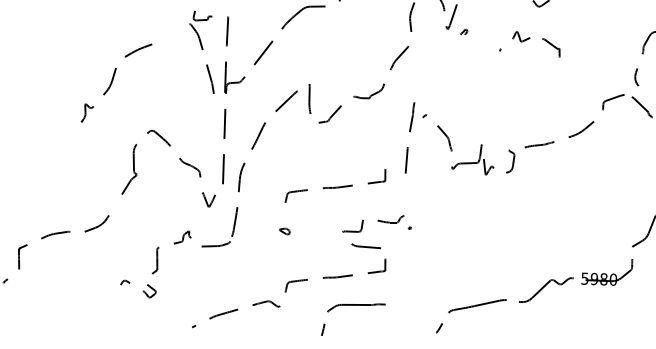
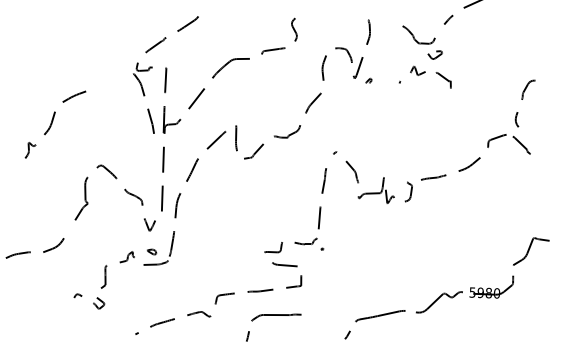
curve: (526, 40) -> (422, 74), moved
curve: (113, 82) -> (52, 124), moved
curve: (410, 131) -> (322, 193), moved
curve: (335, 186) -> (258, 213), removed
part: (284, 230) -> (151, 251), moved

